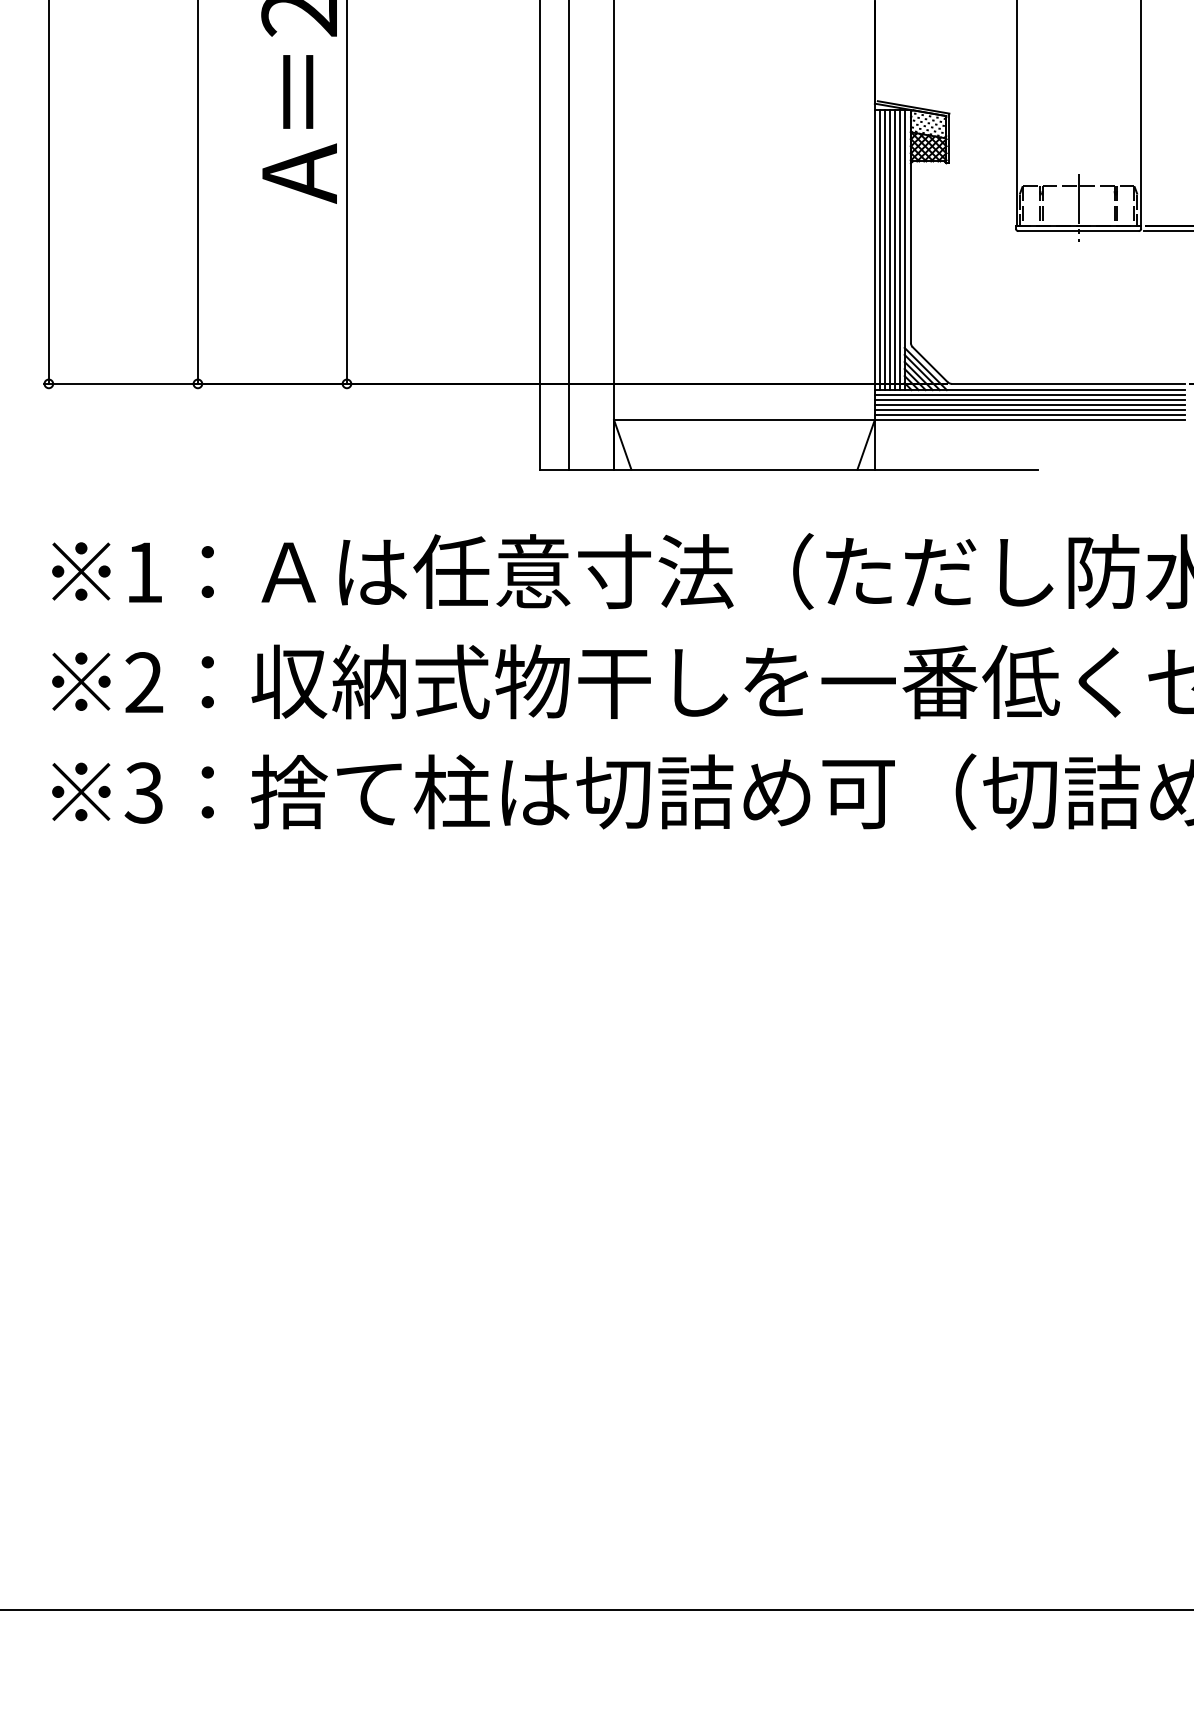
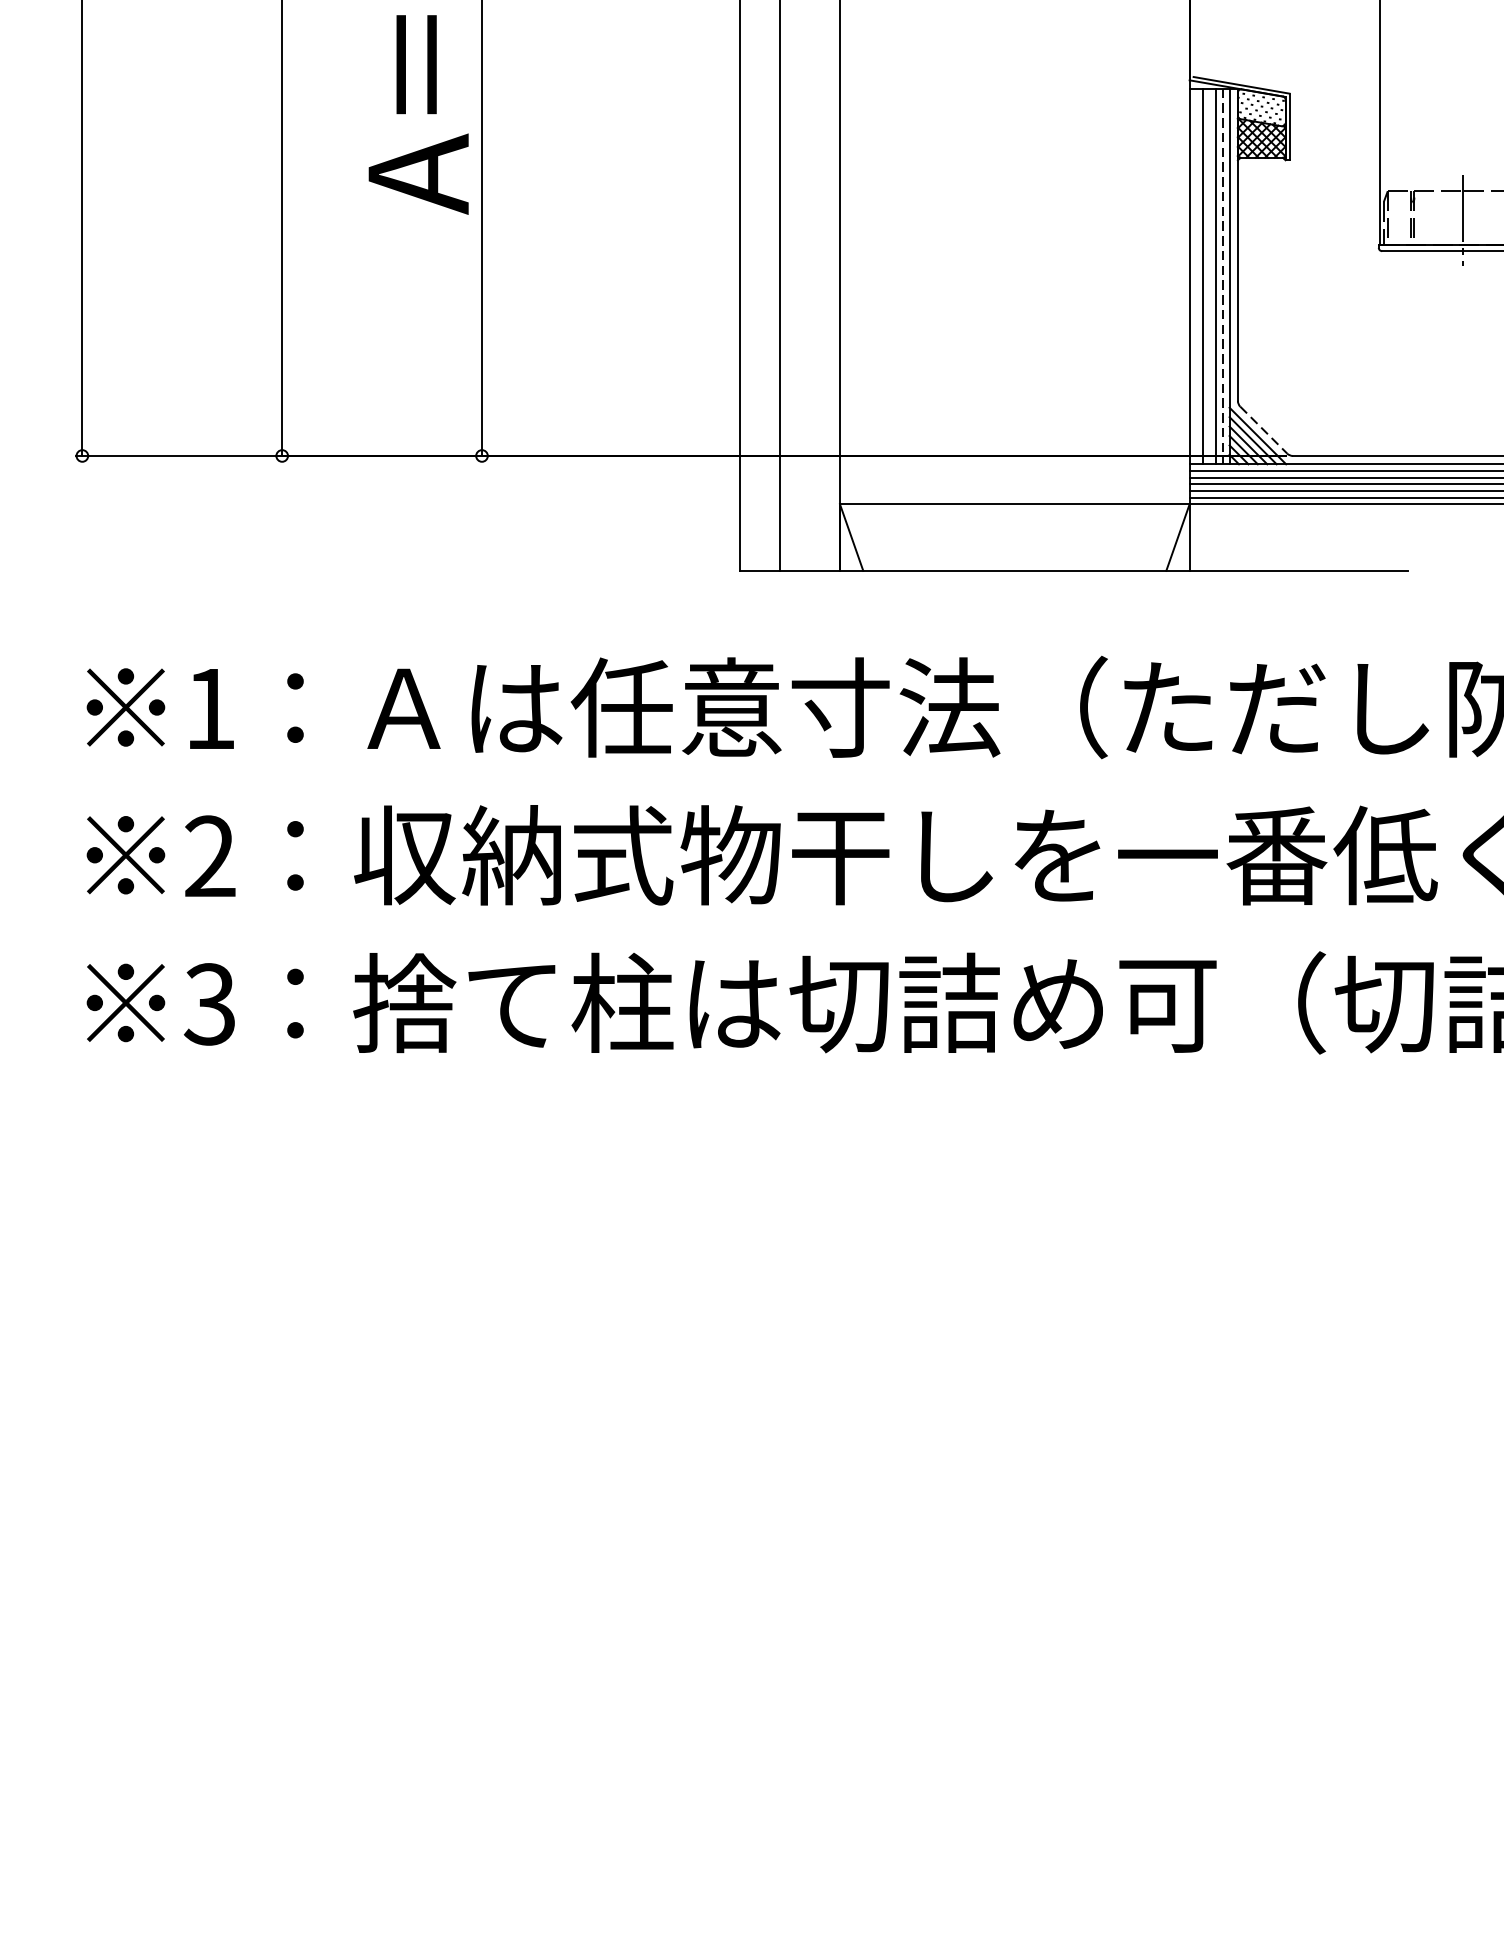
line: (879, 249) -> (1195, 275), removed
line: (889, 249) -> (1209, 275), removed
line: (899, 250) -> (1222, 277), solid -> dashed
line: (930, 364) -> (1264, 429), solid -> dashed

